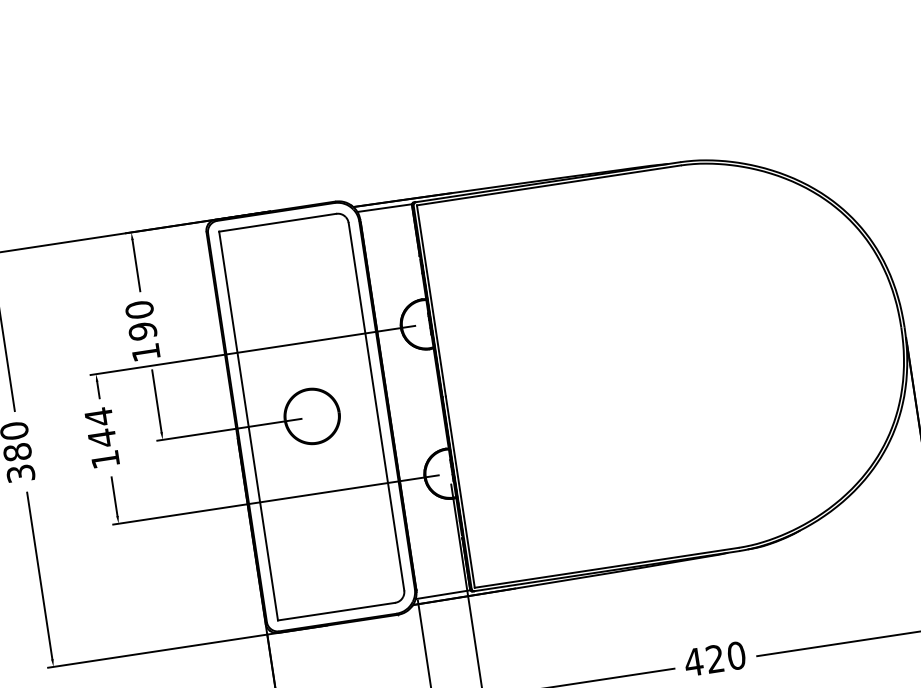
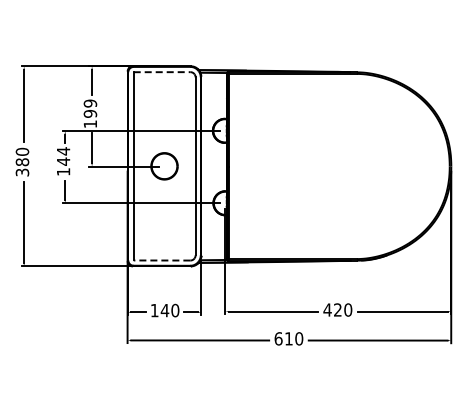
line: (278, 223) -> (162, 72), solid -> dashed
text: (139, 309) -> (90, 103), 190 -> 199
line: (335, 611) -> (161, 260), solid -> dashed

